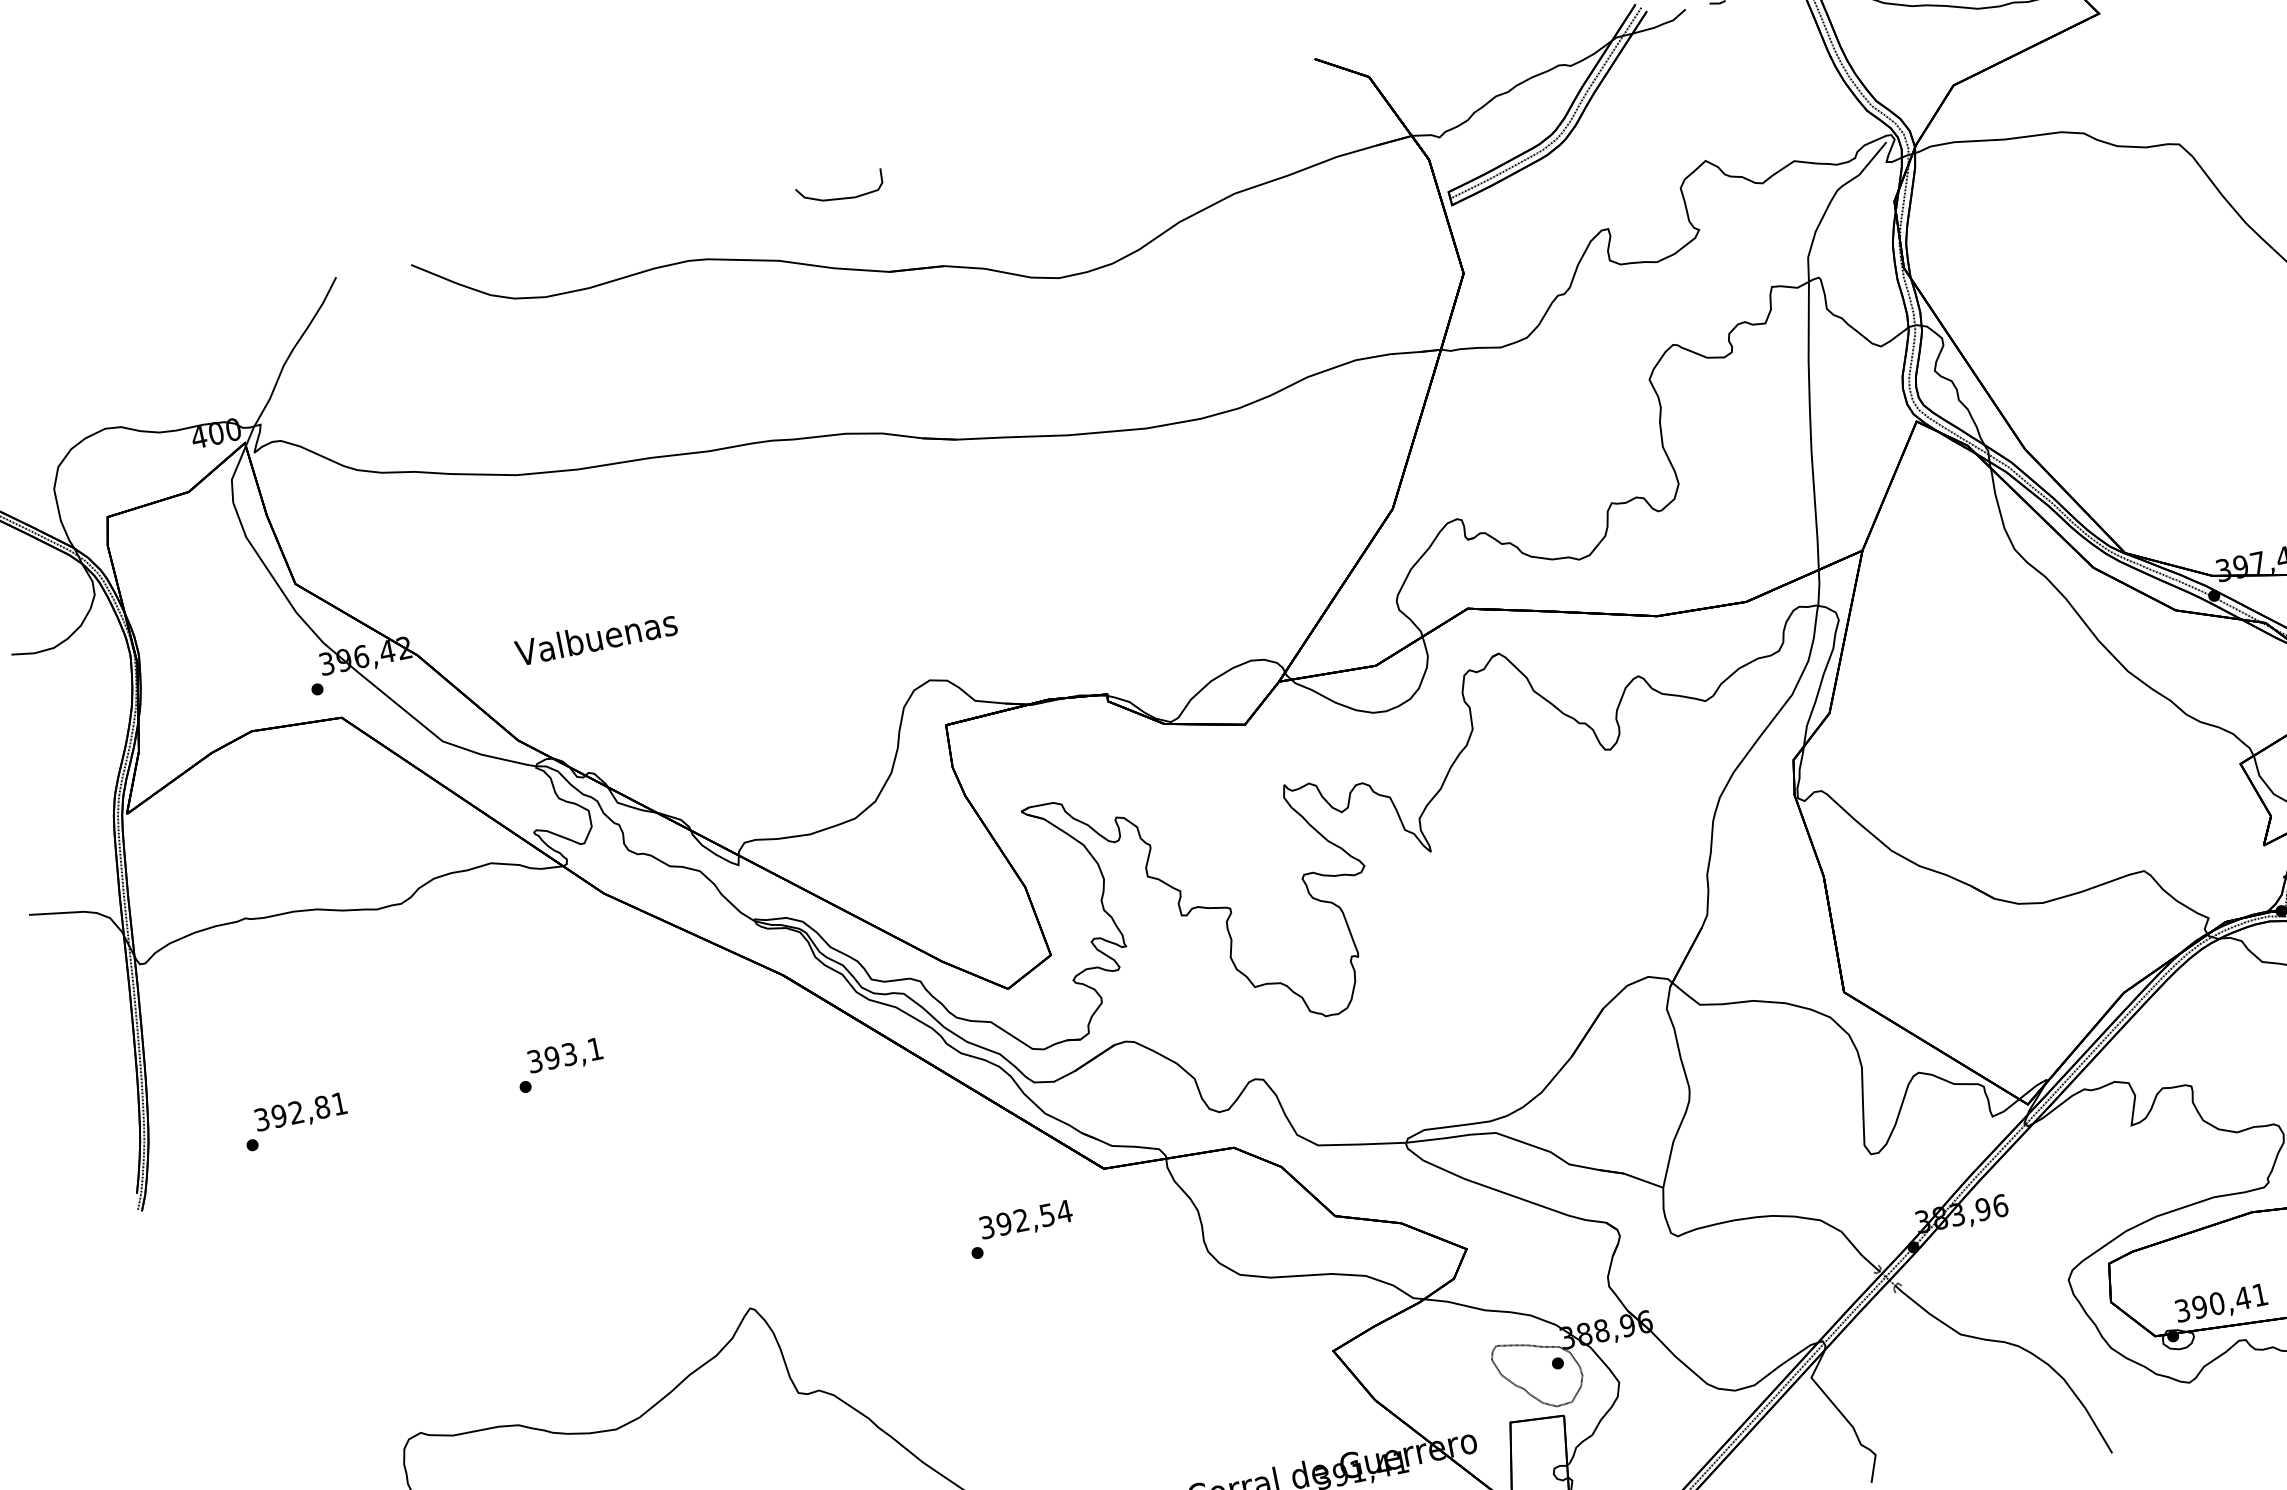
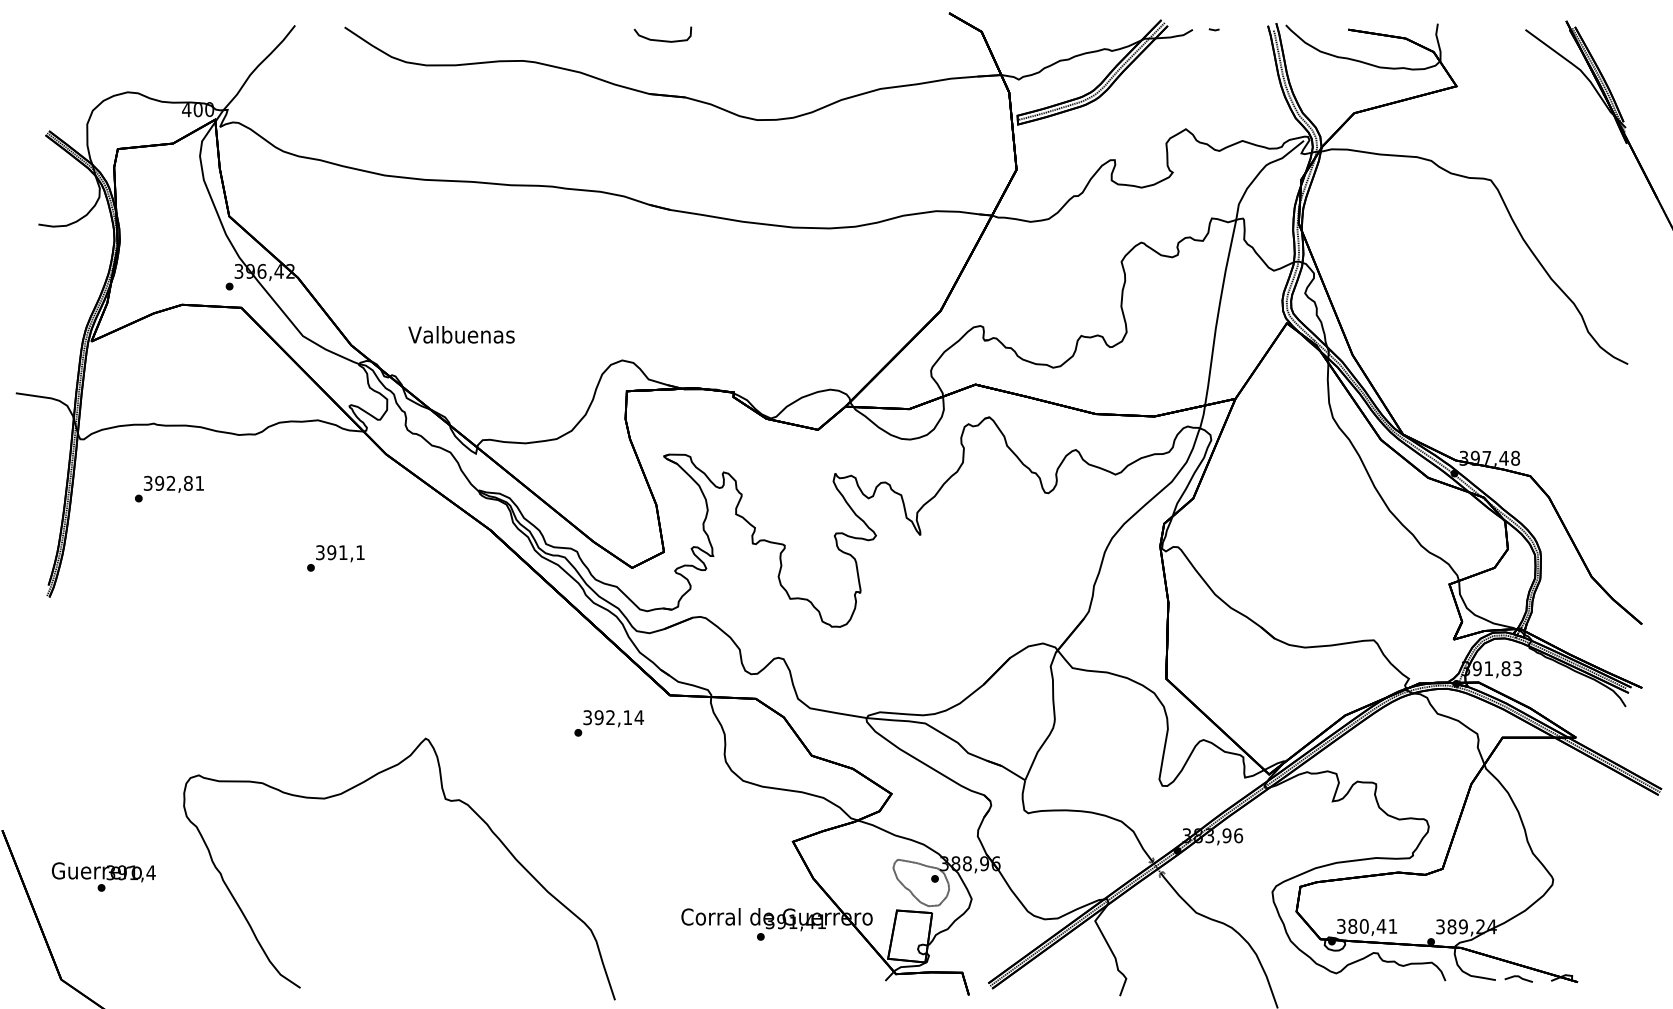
part: (839, 188) -> (662, 34), moved
text: (596, 637) -> (461, 334), moved
text: (569, 1053) -> (343, 552), 393,1 -> 391,1
text: (295, 1120) -> (169, 488), moved
text: (1046, 1215) -> (627, 717), 392,54 -> 392,14
text: (2199, 1307) -> (1352, 926), 390,41 -> 380,41

